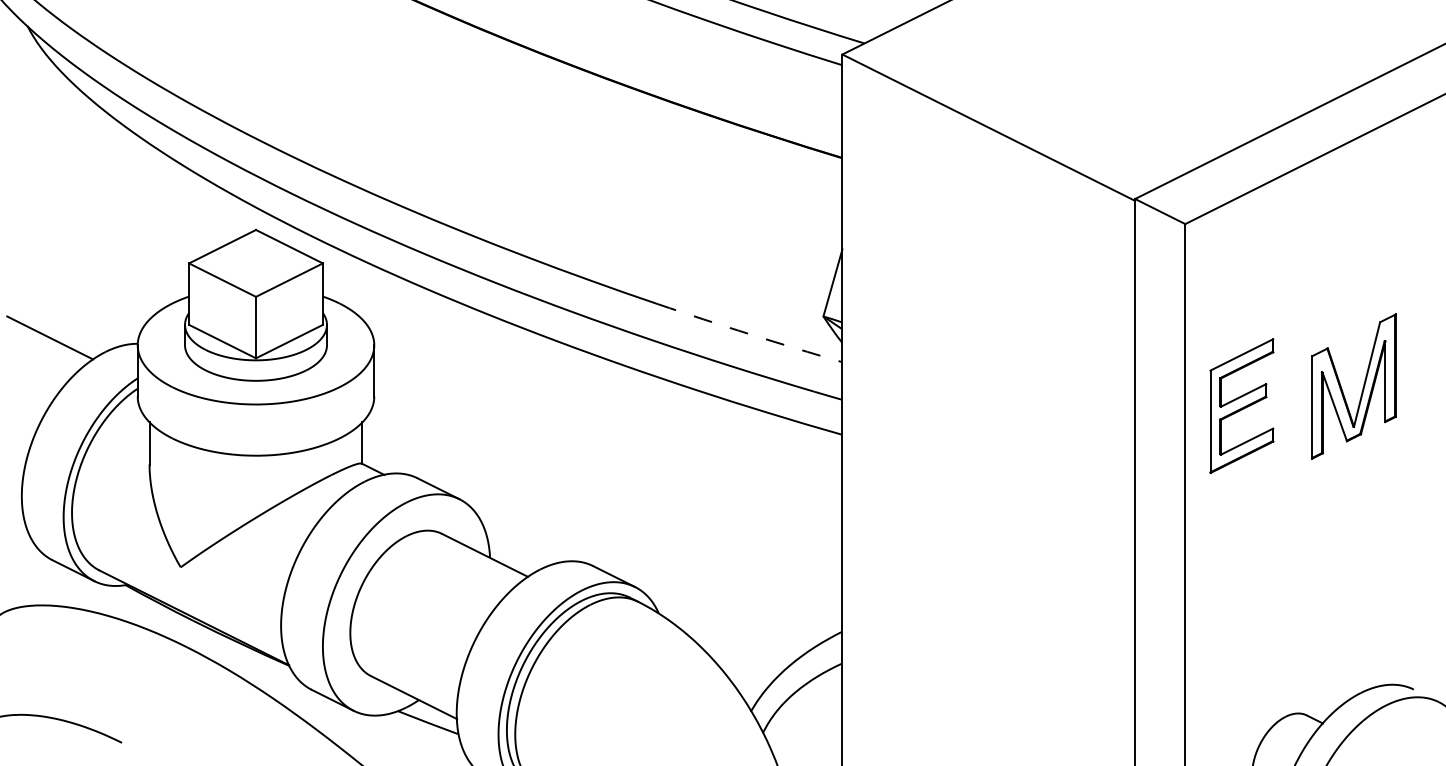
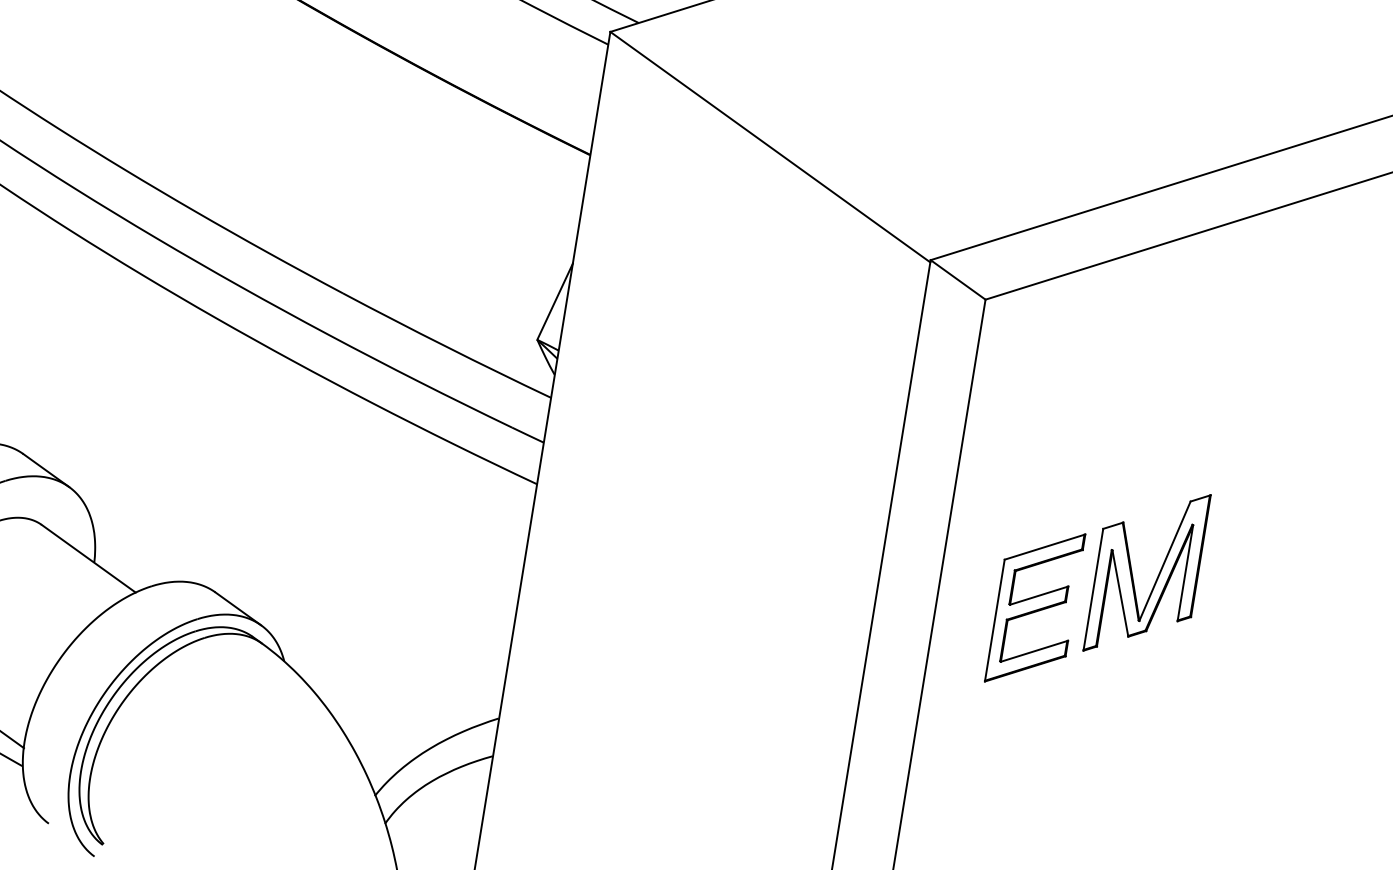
arc: (749, 334) -> (445, 347), dashed -> solid
part: (1362, 387) -> (1157, 575), moved
part: (1241, 405) -> (1034, 607), moved

